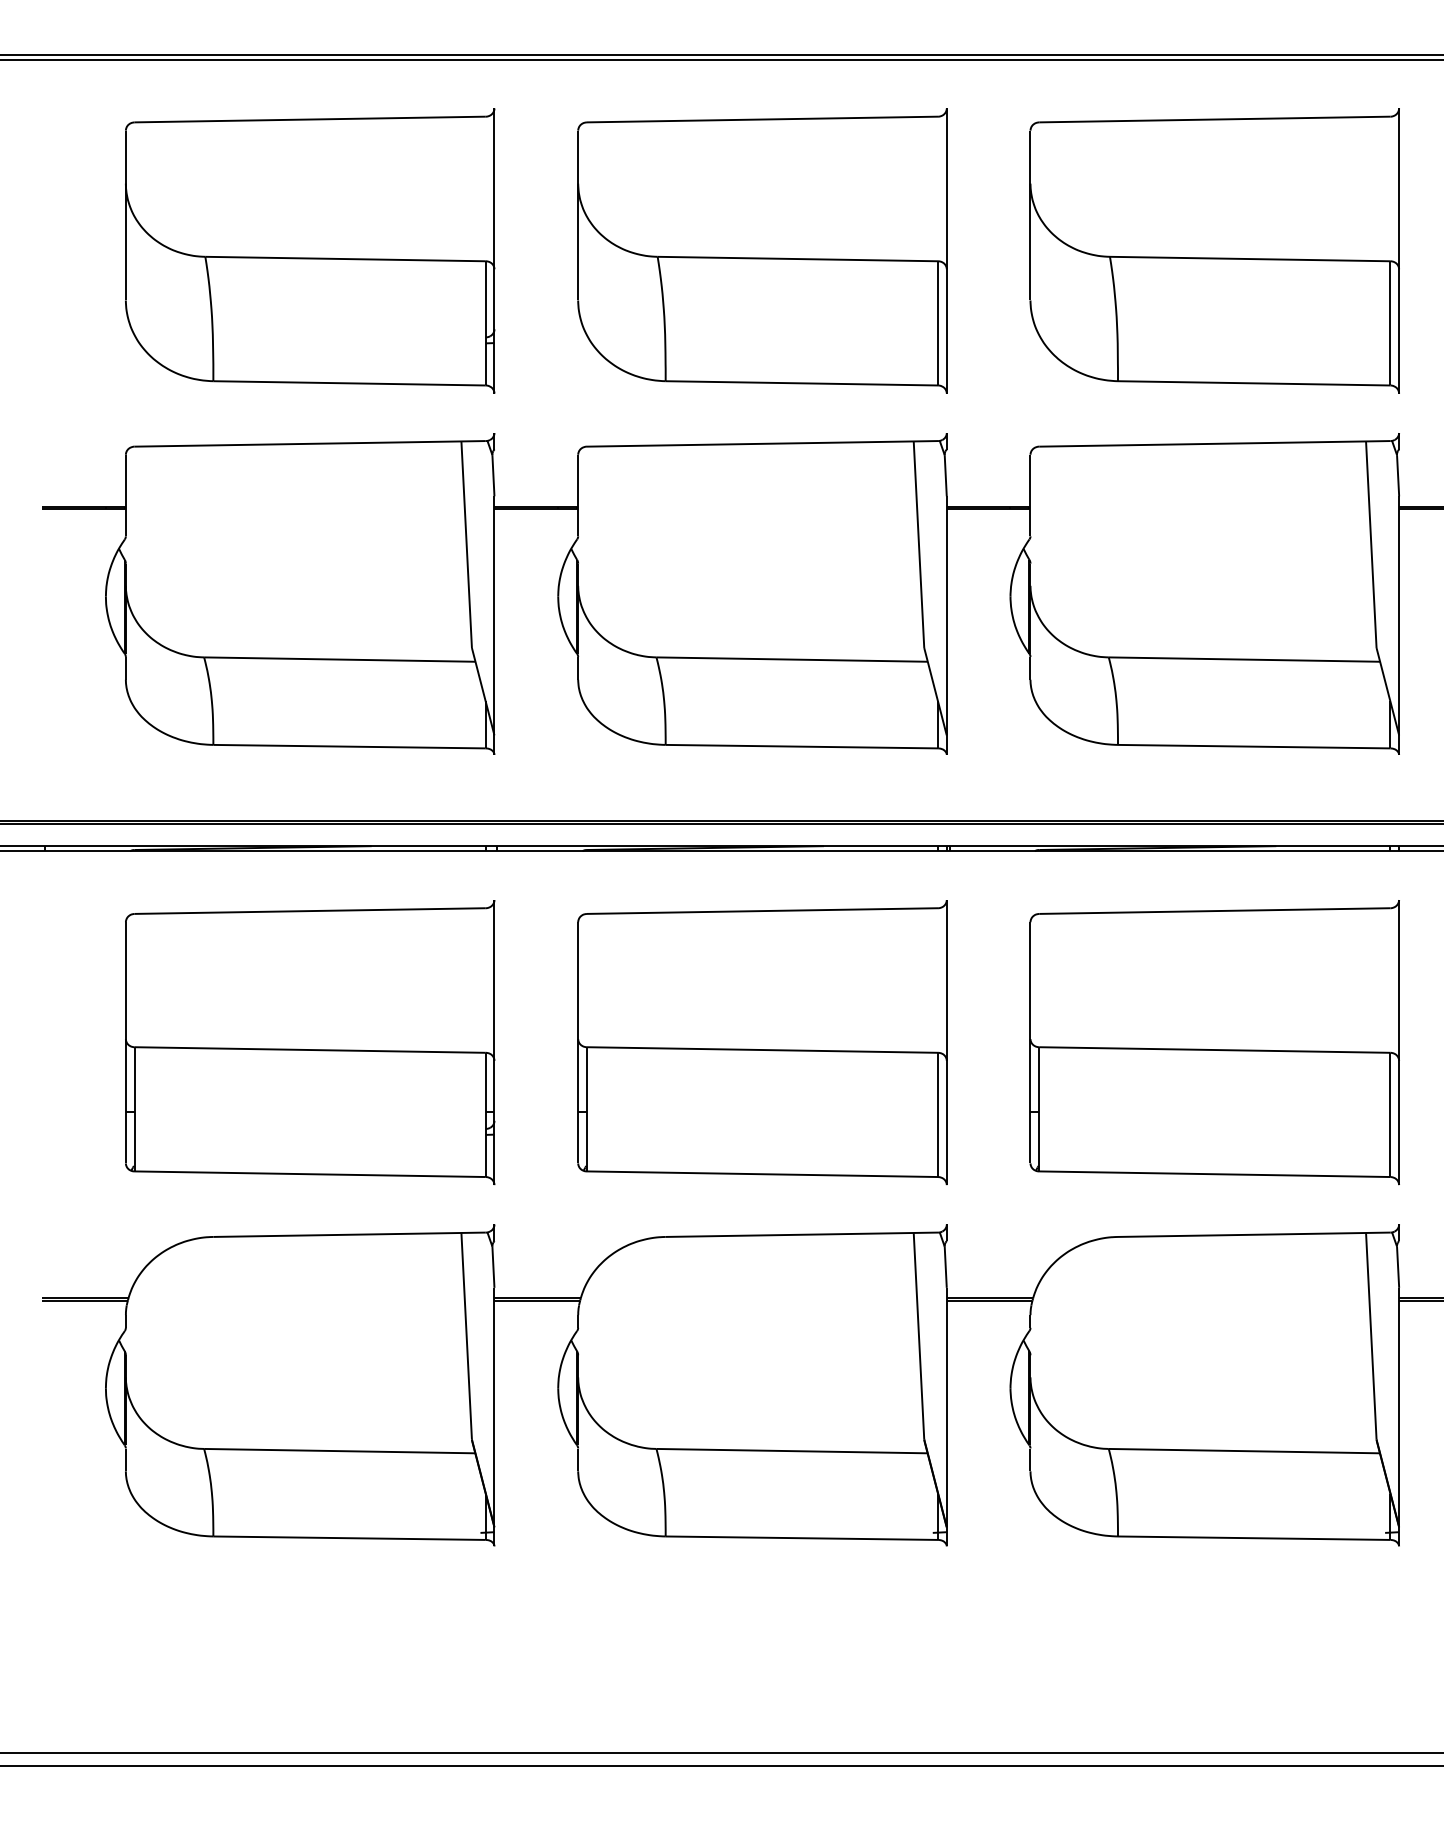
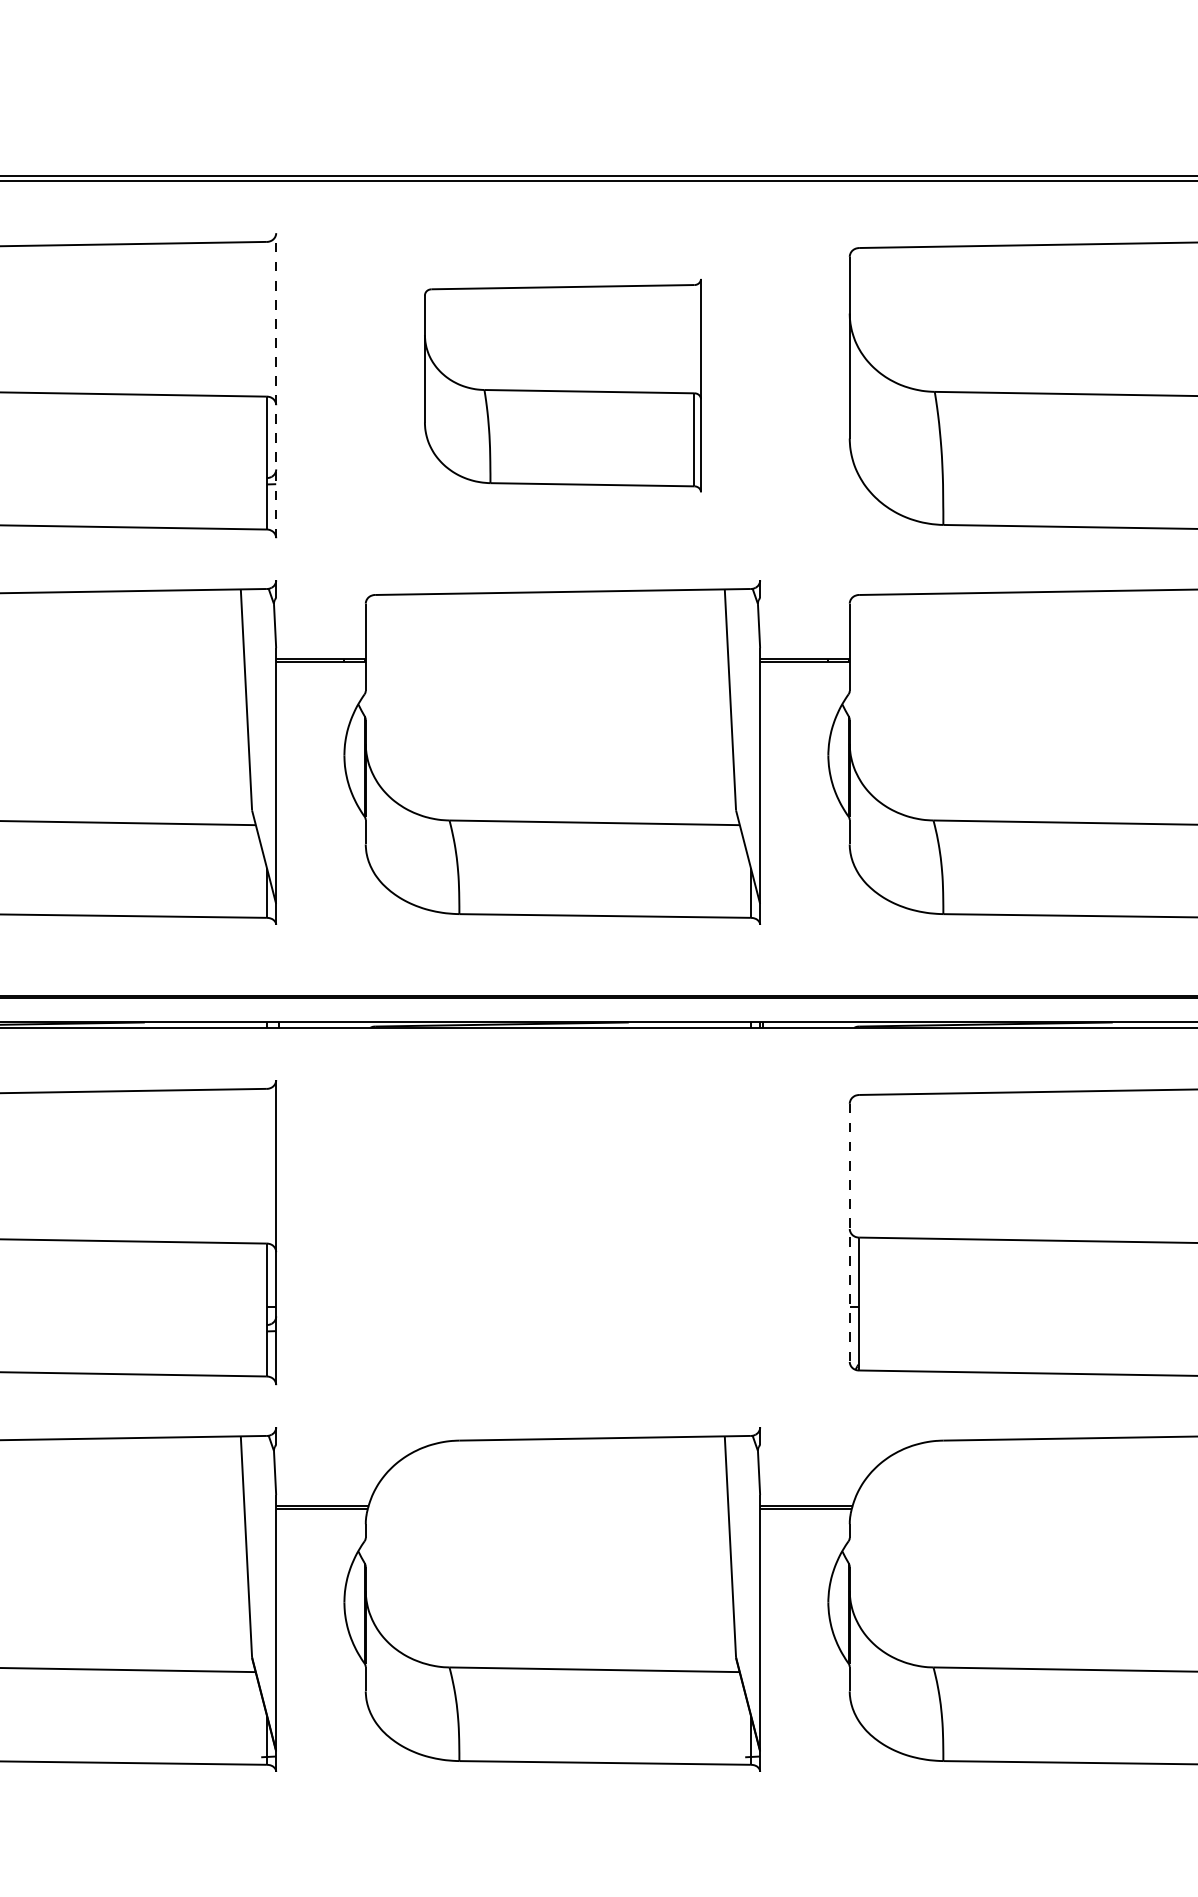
part: (762, 250) -> (562, 385), size x0.7
line: (494, 251) -> (276, 386), solid -> dashed
part: (762, 1042) -> (562, 1232), removed
line: (1030, 1042) -> (849, 1232), solid -> dashed

